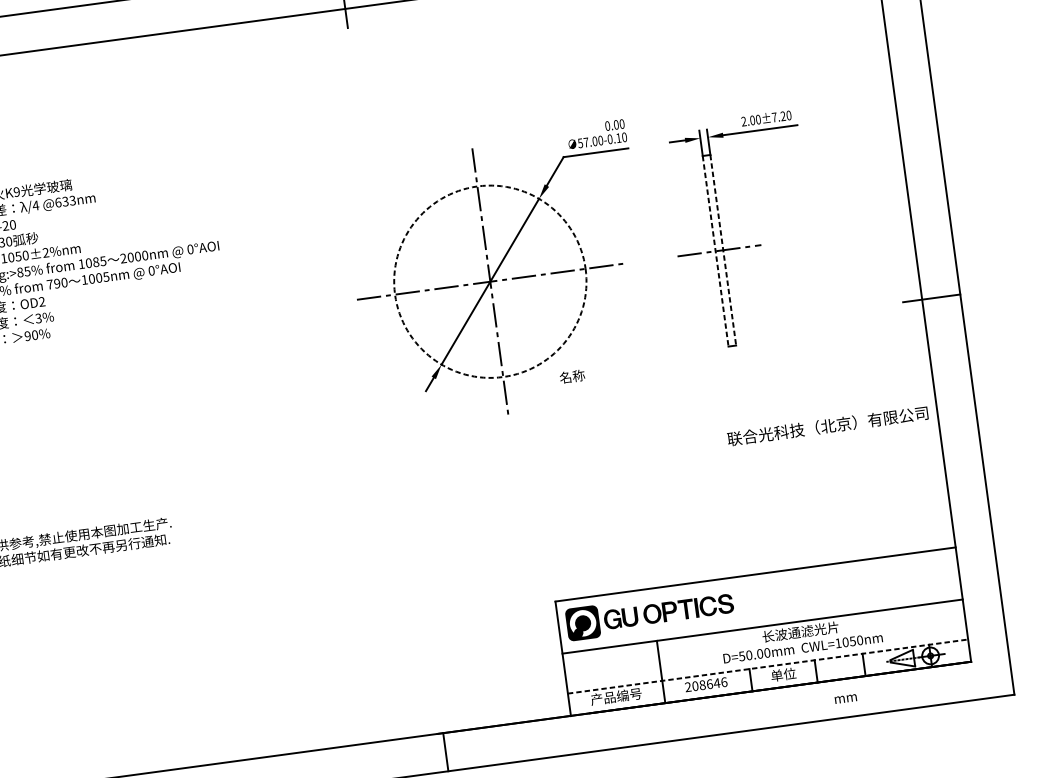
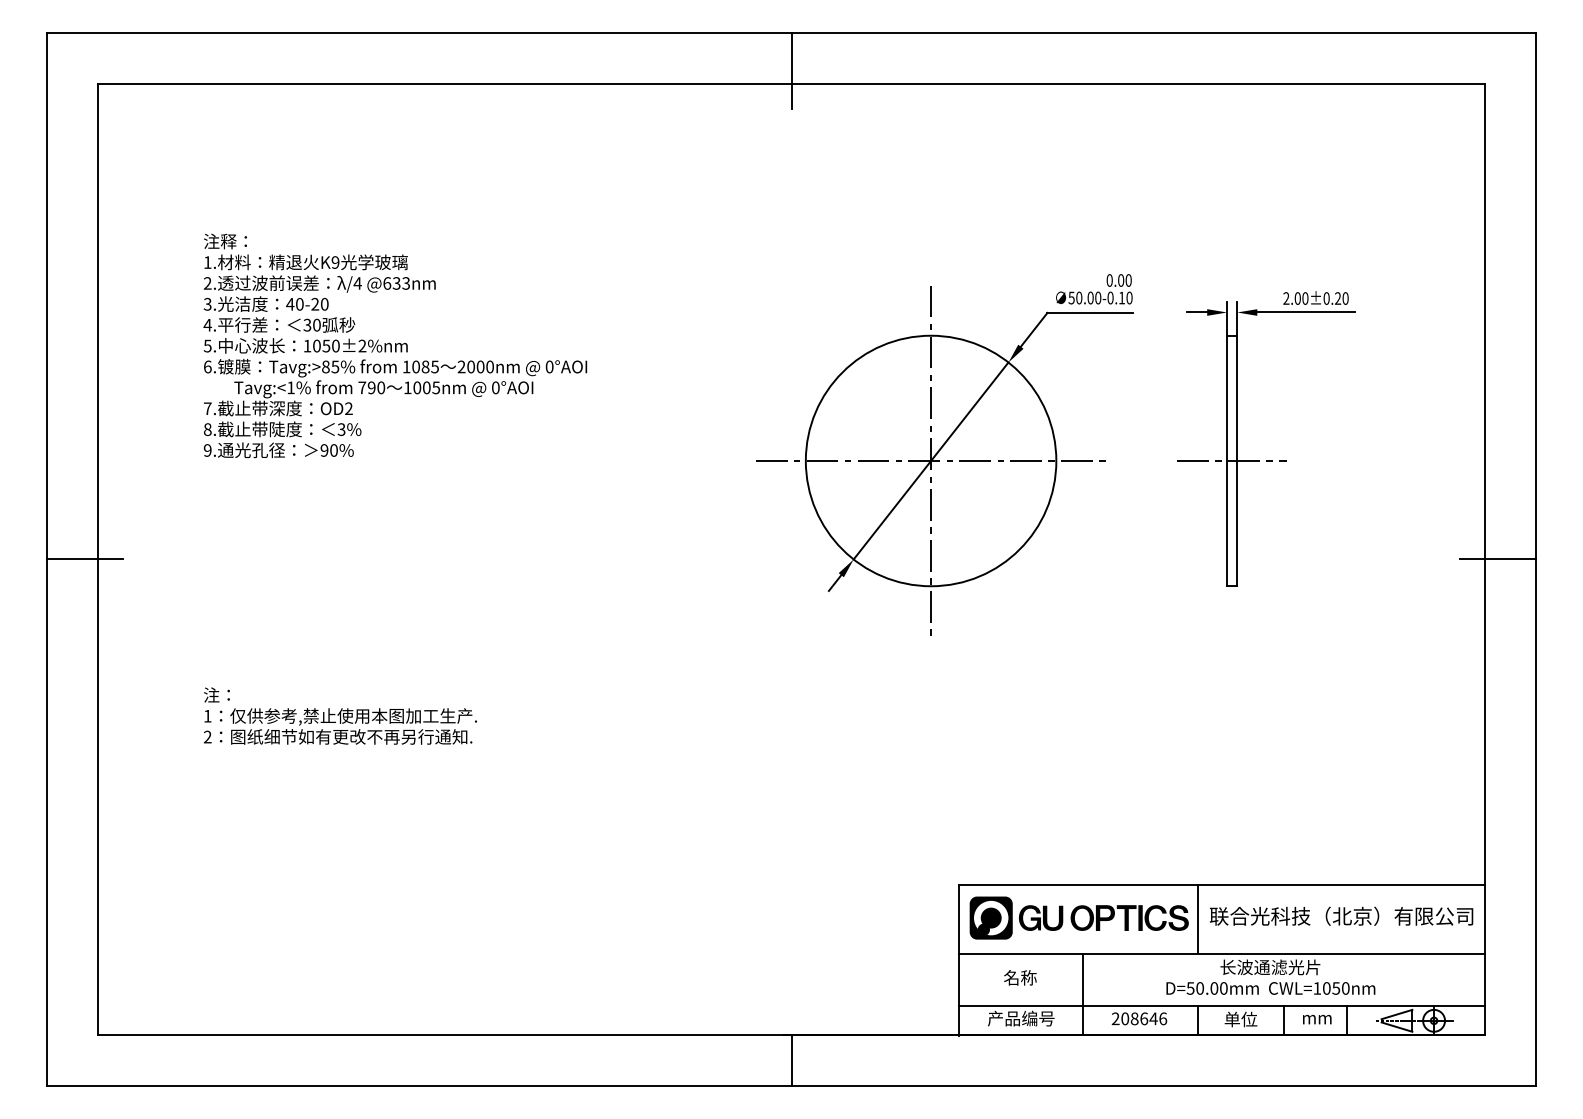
text: (774, 117) -> (1326, 298), 2.00±7.20 -> 2.00±0.20
text: (586, 142) -> (1079, 297), 57.00 -> 50.00
line: (723, 250) -> (1237, 461), dashed -> solid
line: (715, 251) -> (1227, 461), dashed -> solid
circle: (489, 281) -> (930, 460), dashed -> solid
text: (572, 376) -> (1020, 977), moved
text: (827, 425) -> (1341, 915), moved
line: (740, 603) -> (1198, 919), added
line: (768, 666) -> (1222, 1006), dashed -> solid
text: (846, 698) -> (1317, 1019), moved

